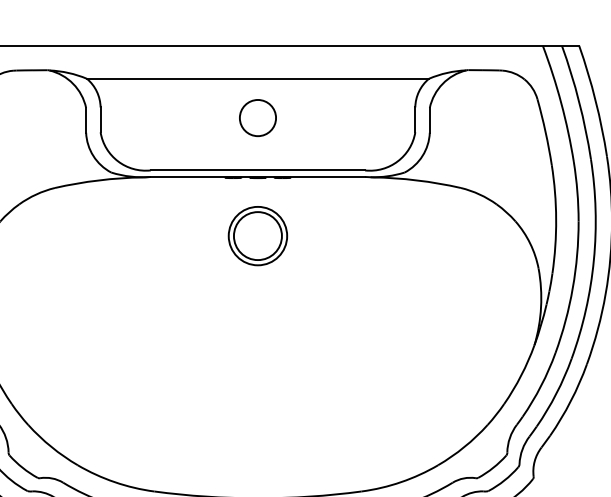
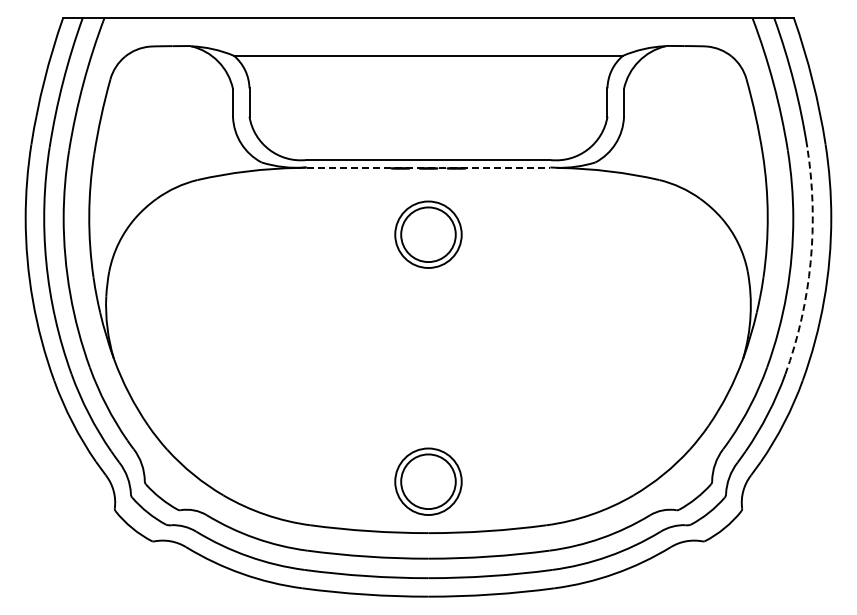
circle: (257, 118) -> (428, 100), removed
line: (257, 176) -> (428, 167), solid -> dashed
arc: (593, 260) -> (810, 262), solid -> dashed
part: (257, 452) -> (428, 481), added

